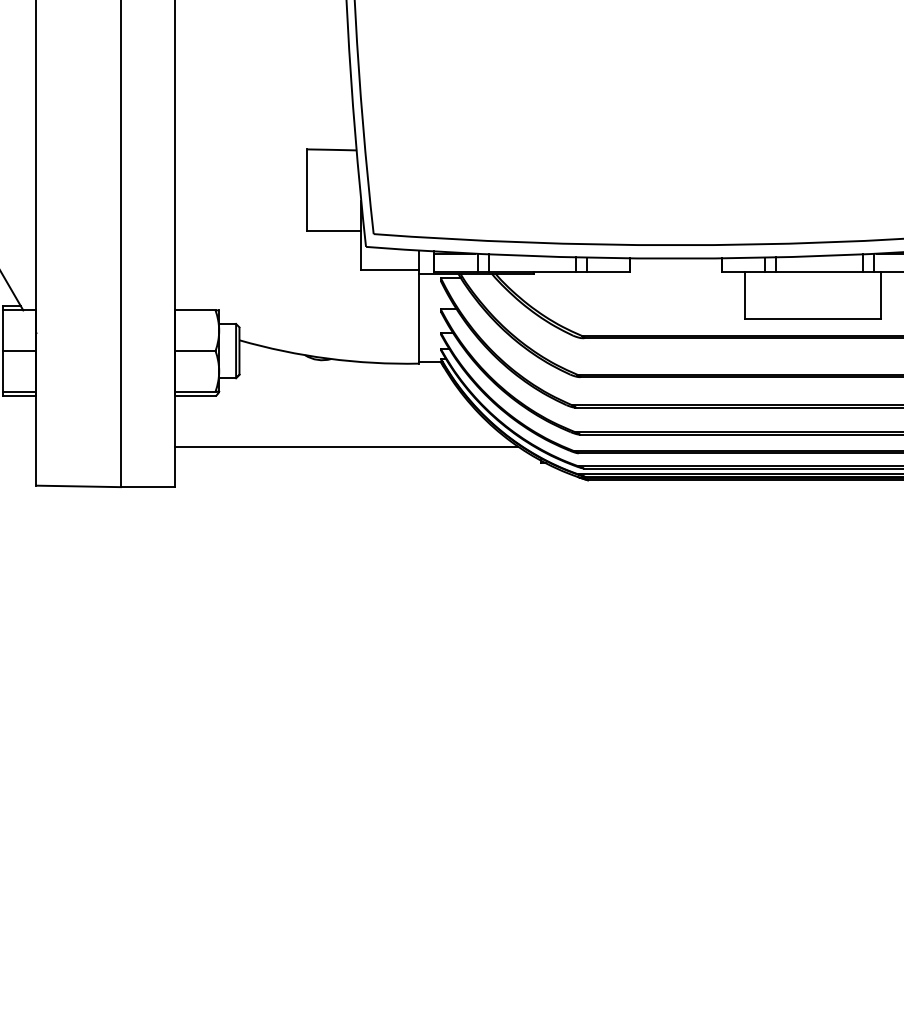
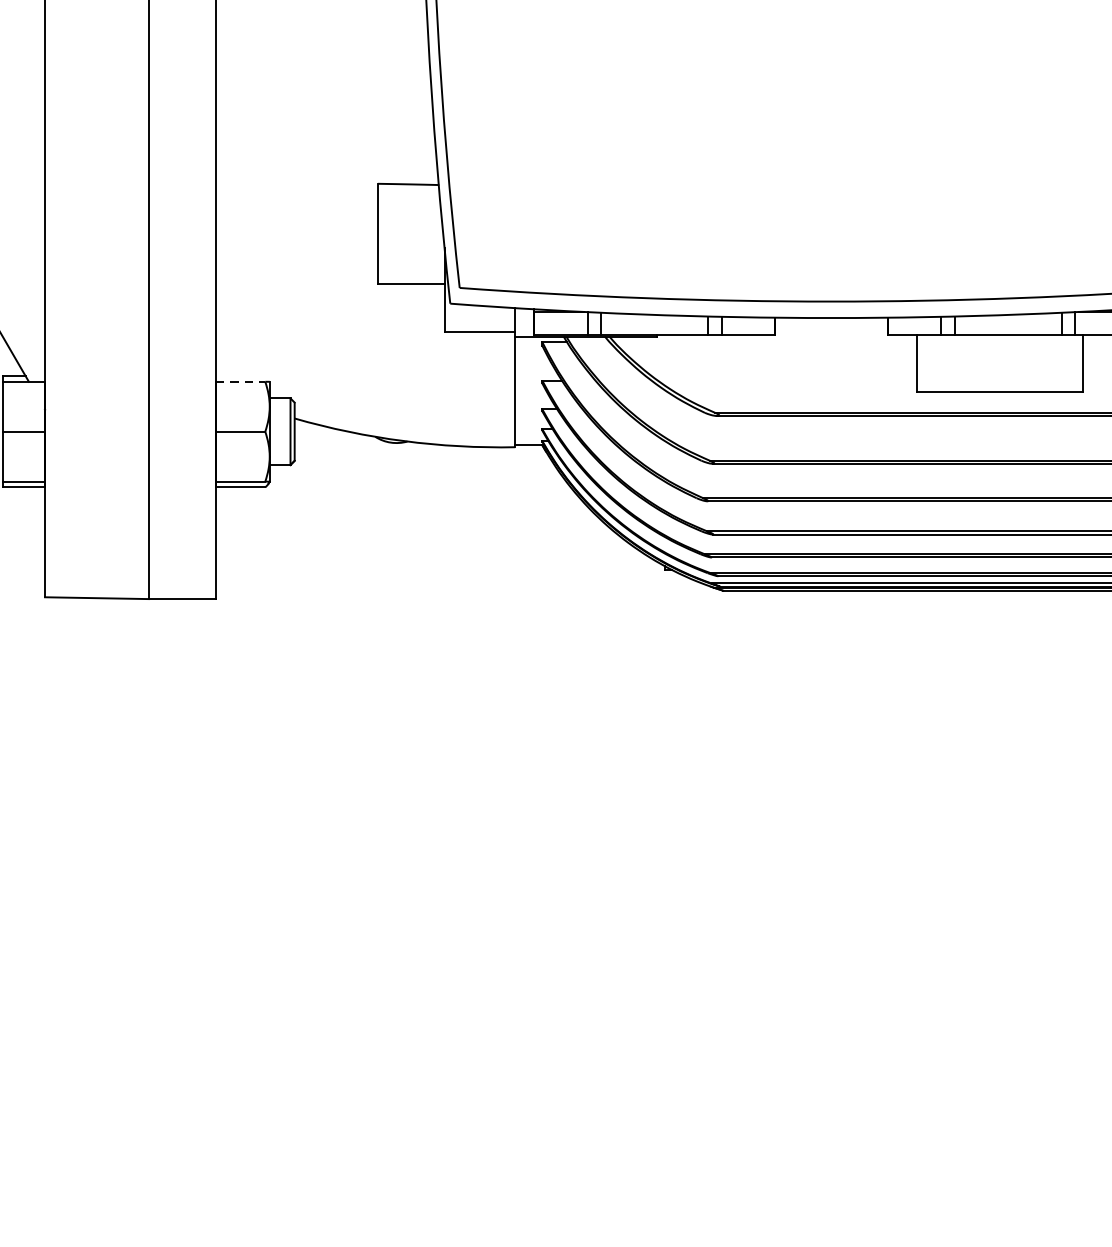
line: (195, 310) -> (240, 381), solid -> dashed
line: (346, 446) -> (426, 549), removed

